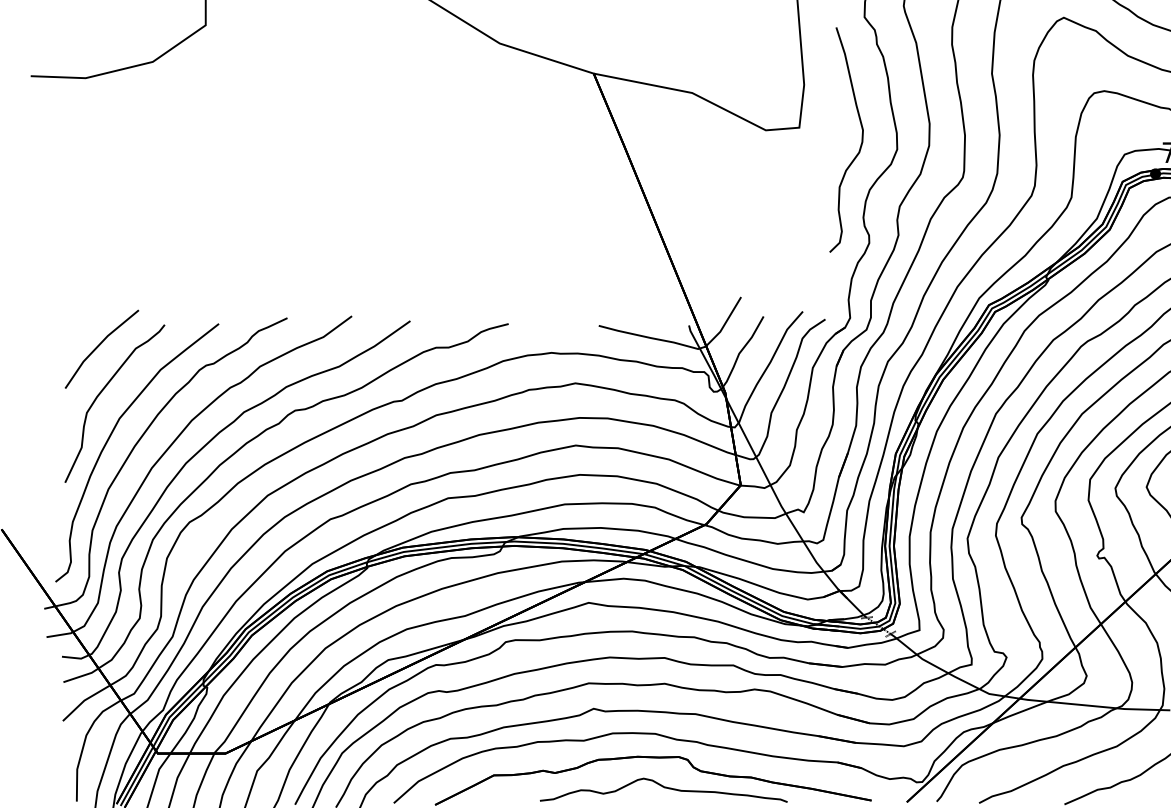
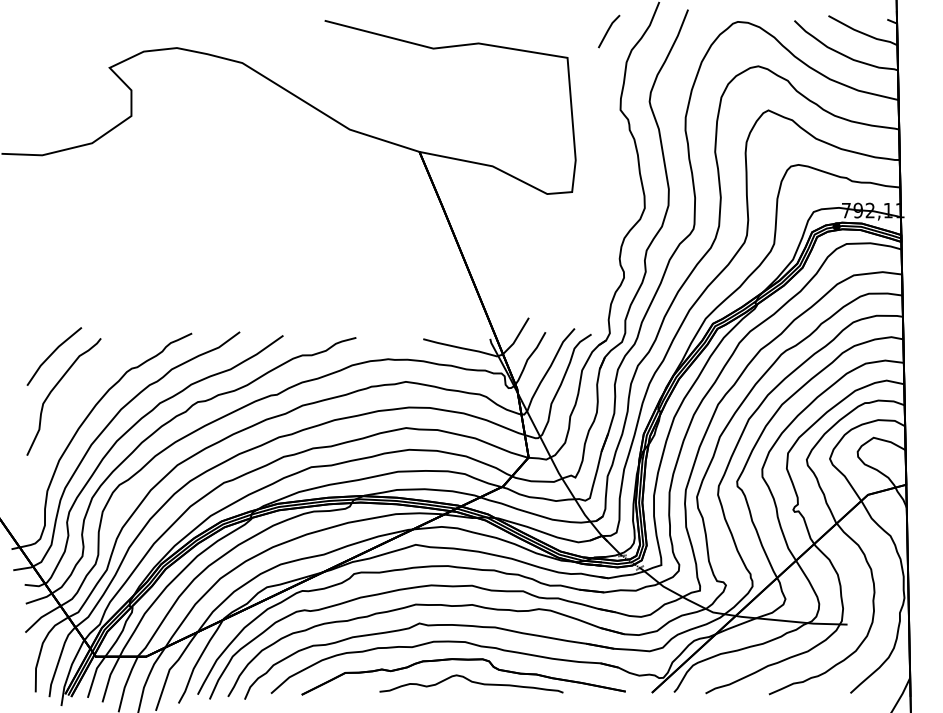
curve: (860, 143) -> (617, 203), removed
part: (110, 439) -> (60, 423), removed

